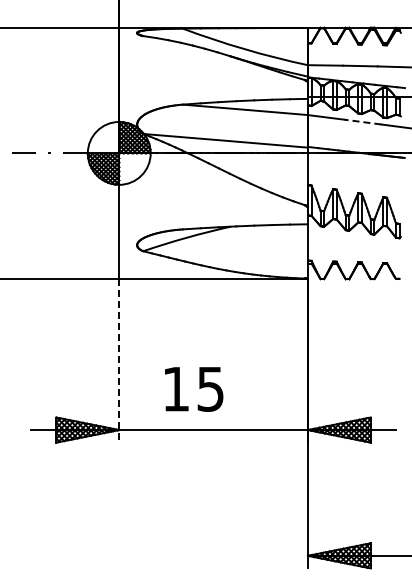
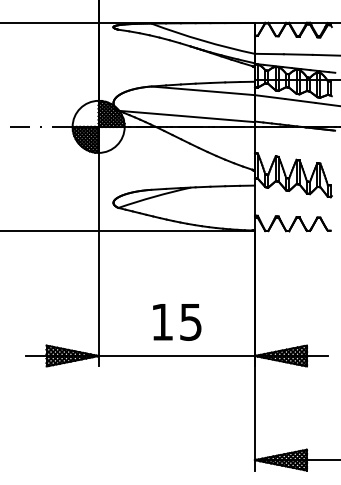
line: (362, 122) -> (300, 101), dashed -> solid
line: (119, 360) -> (98, 298), dashed -> solid
text: (194, 389) -> (177, 322), moved

